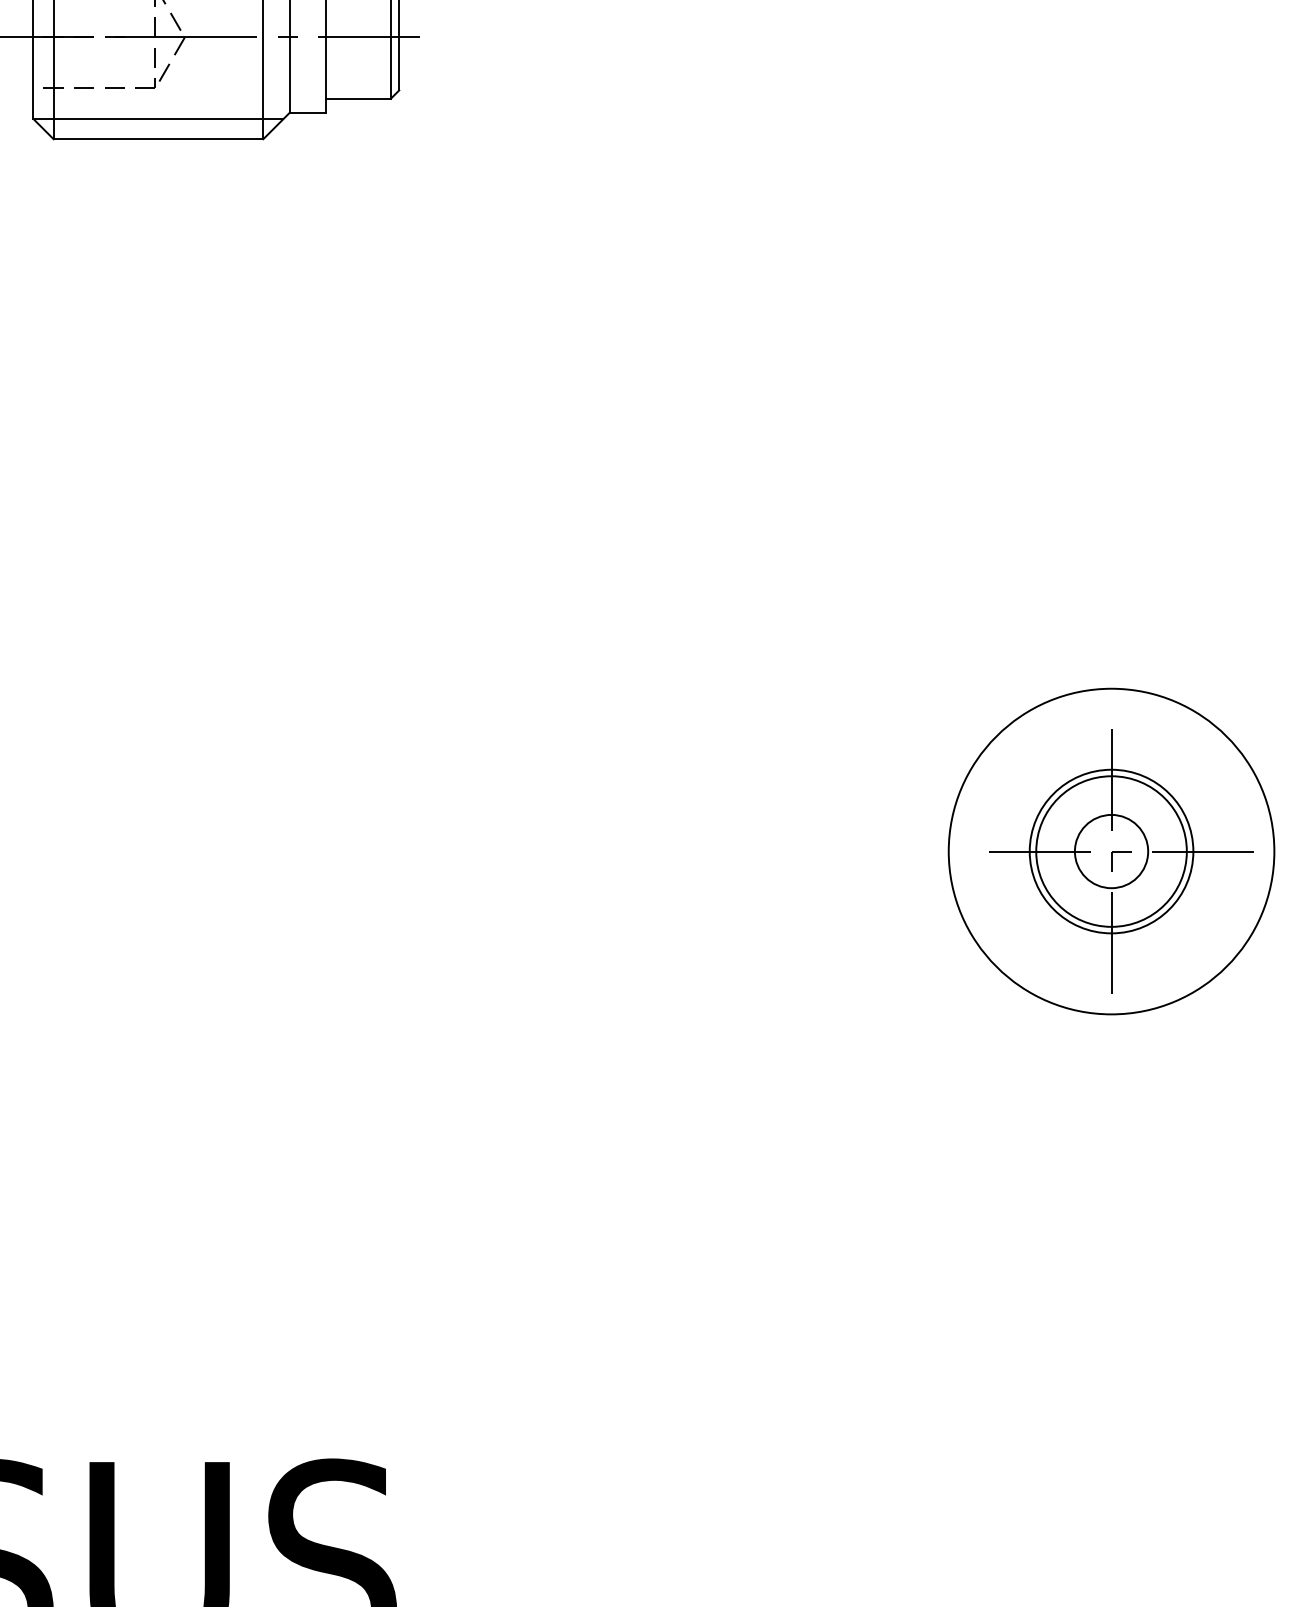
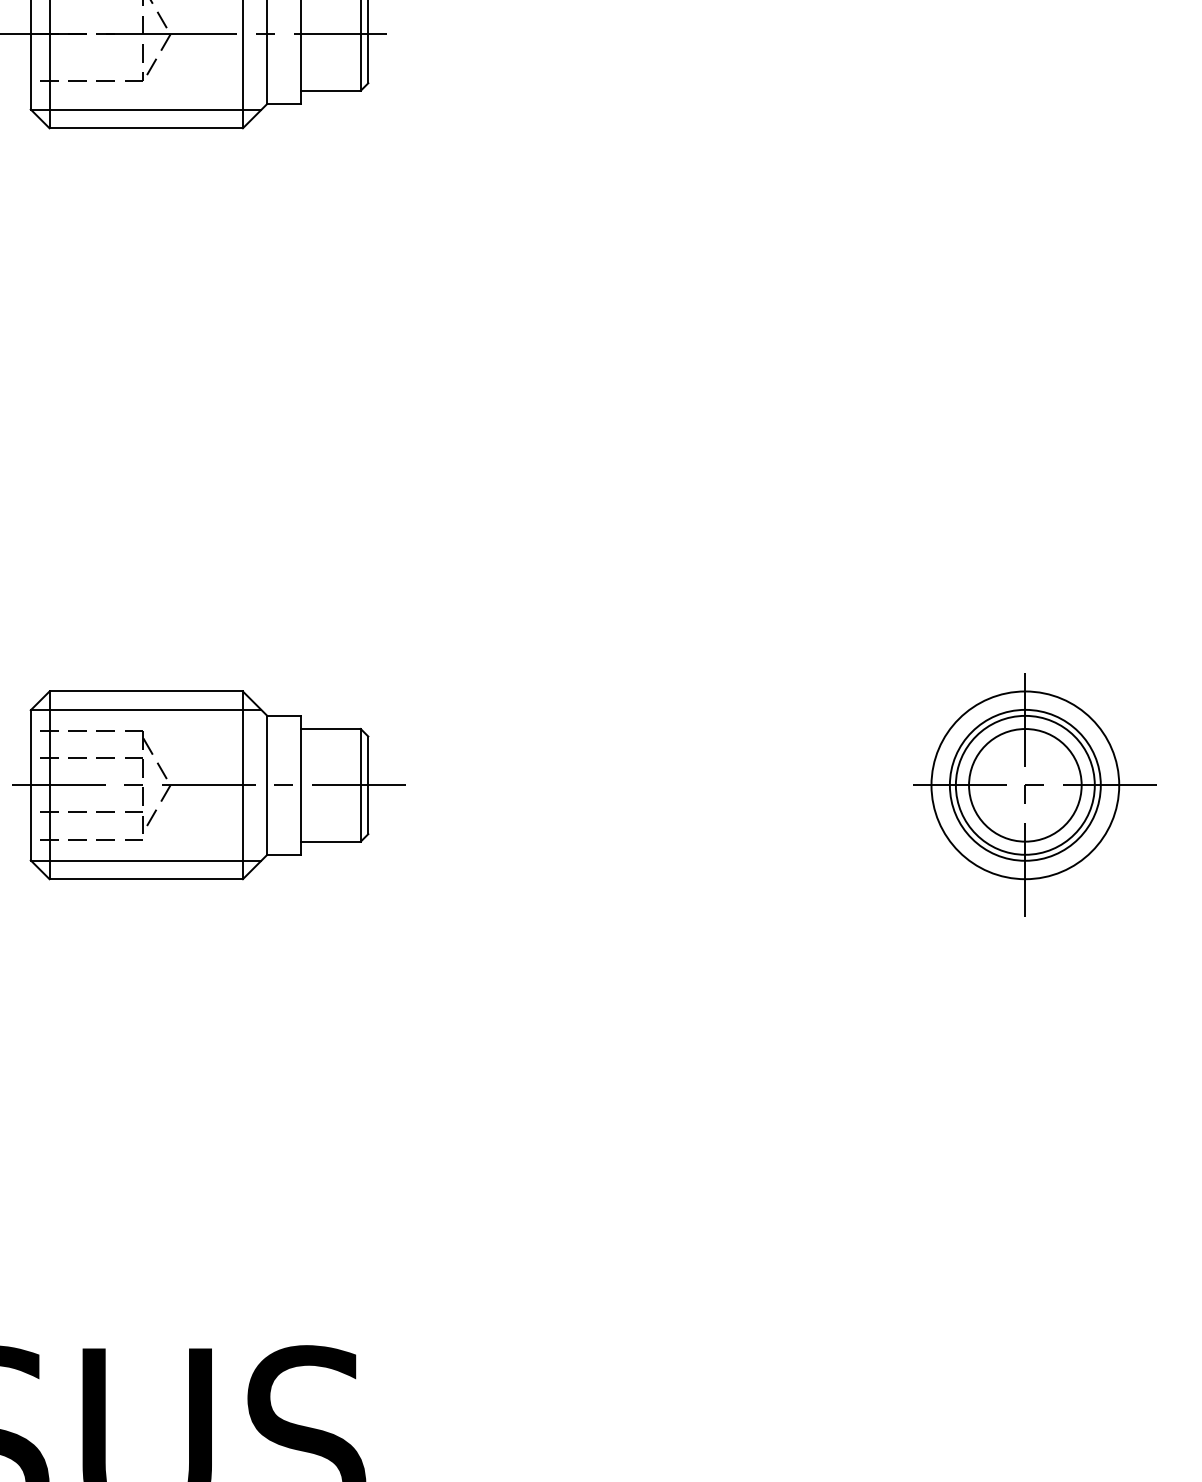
part: (226, 851) -> (208, 785), added
circle: (1111, 851) -> (1025, 785), size x0.62
circle: (1111, 851) -> (1025, 785), size x1.67

